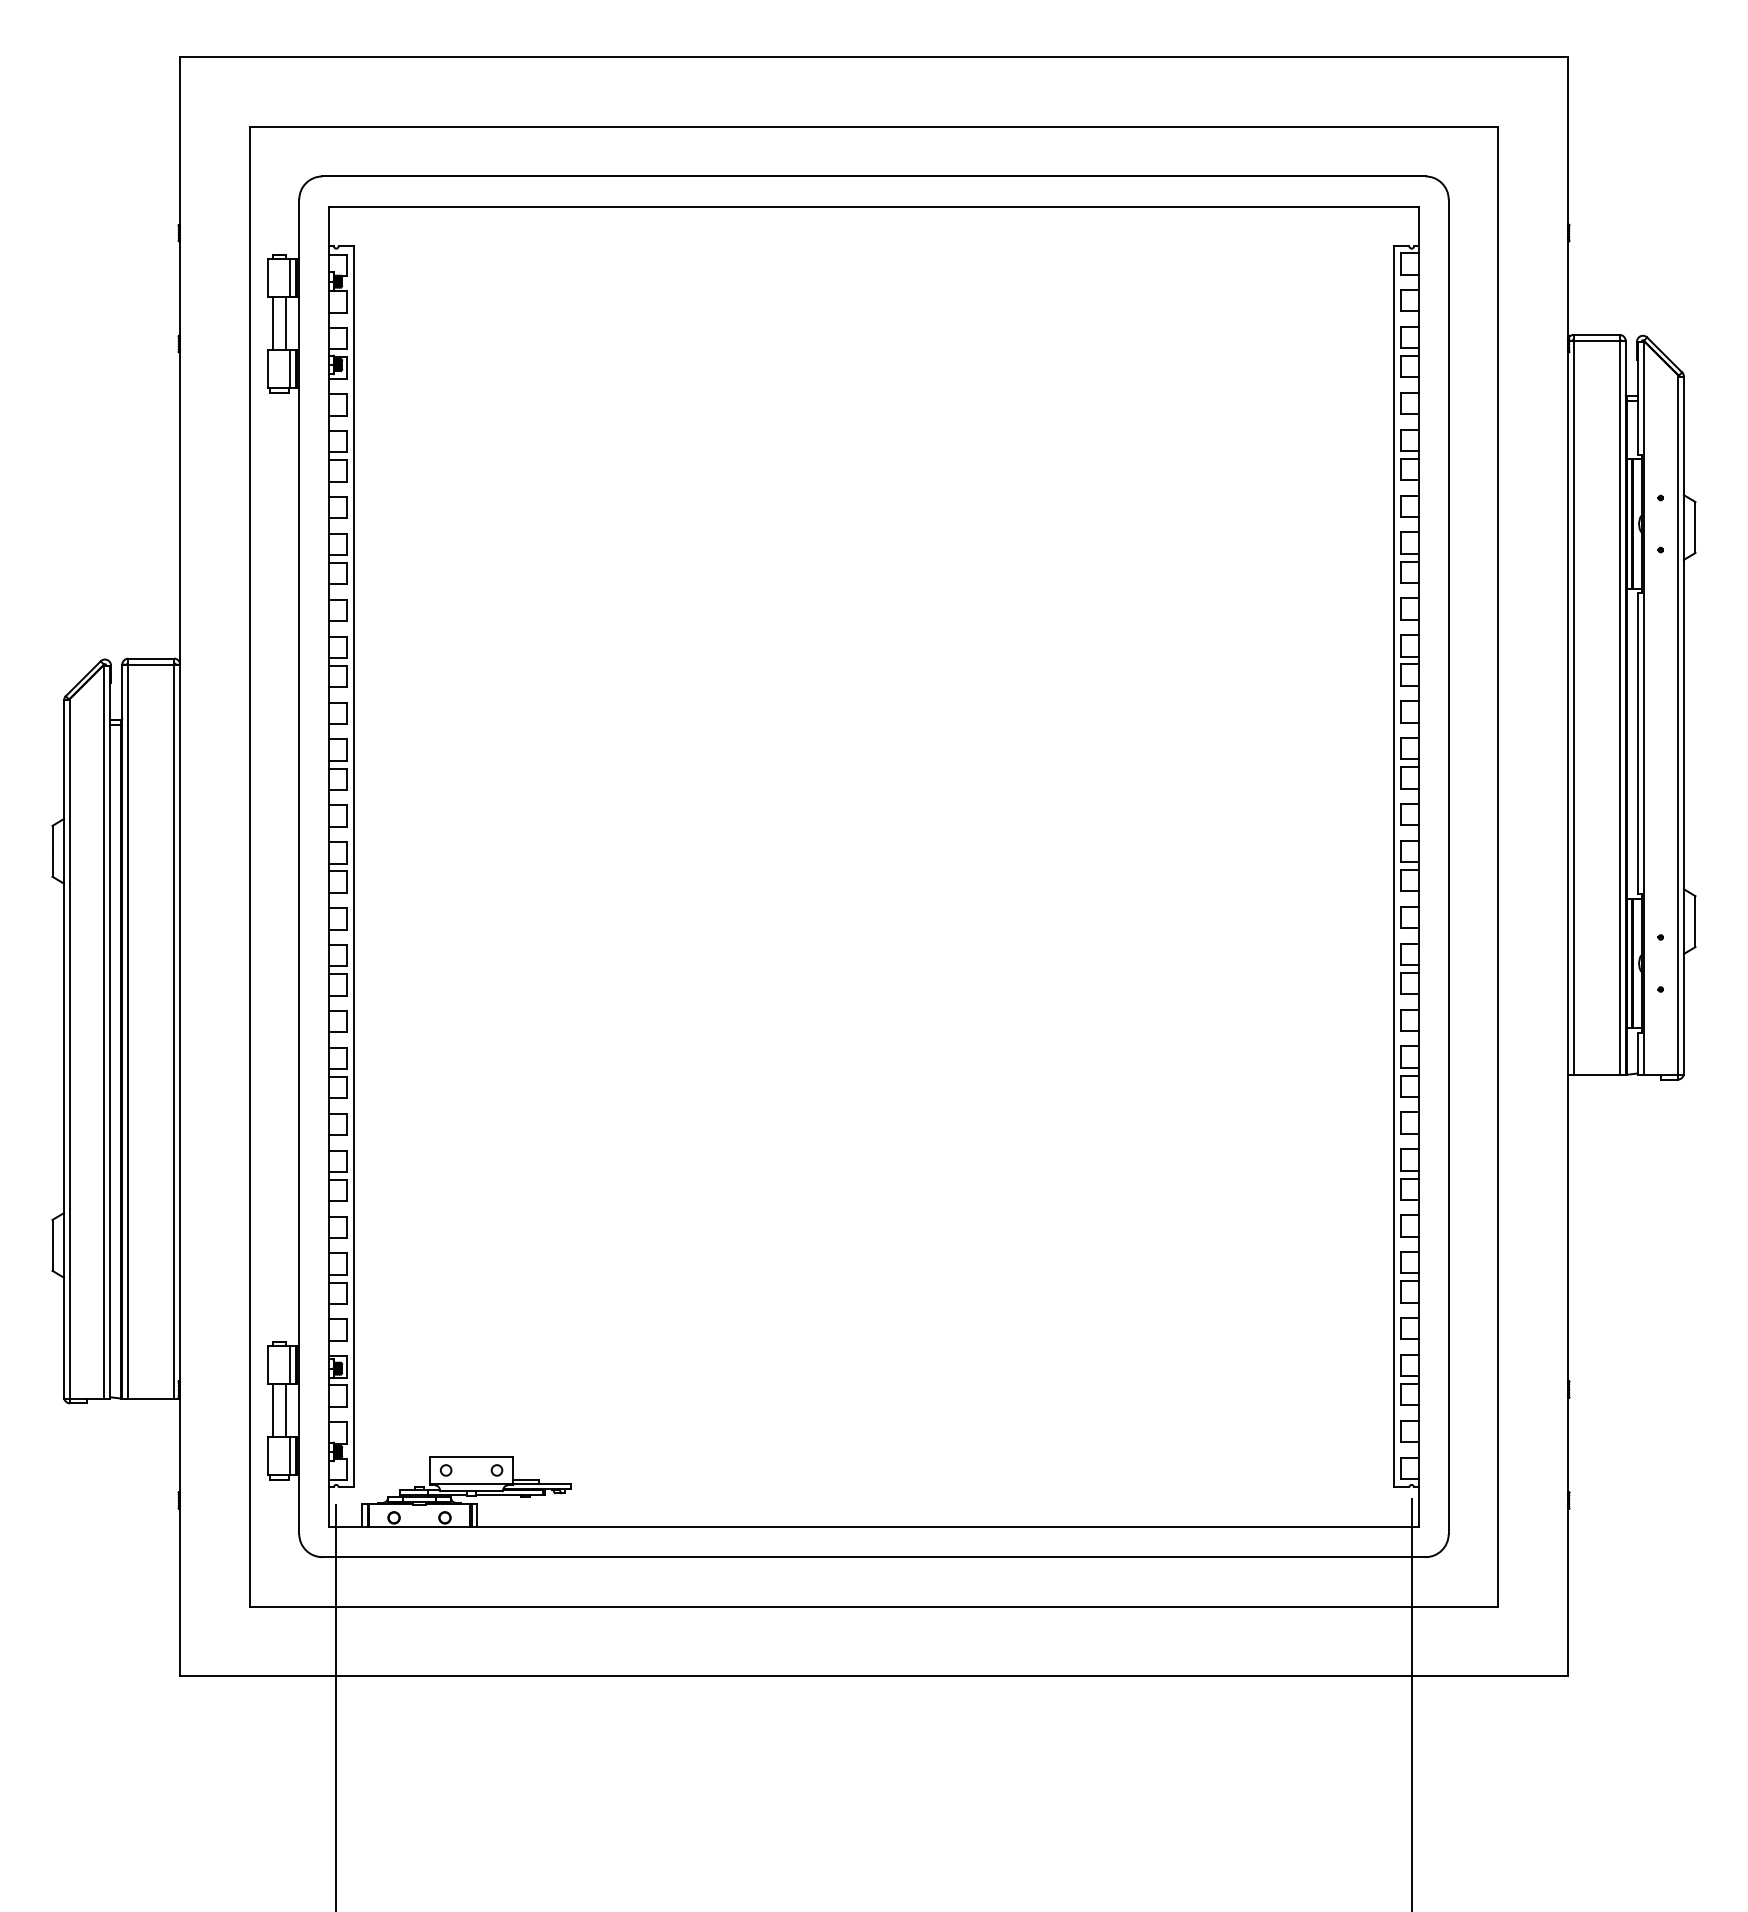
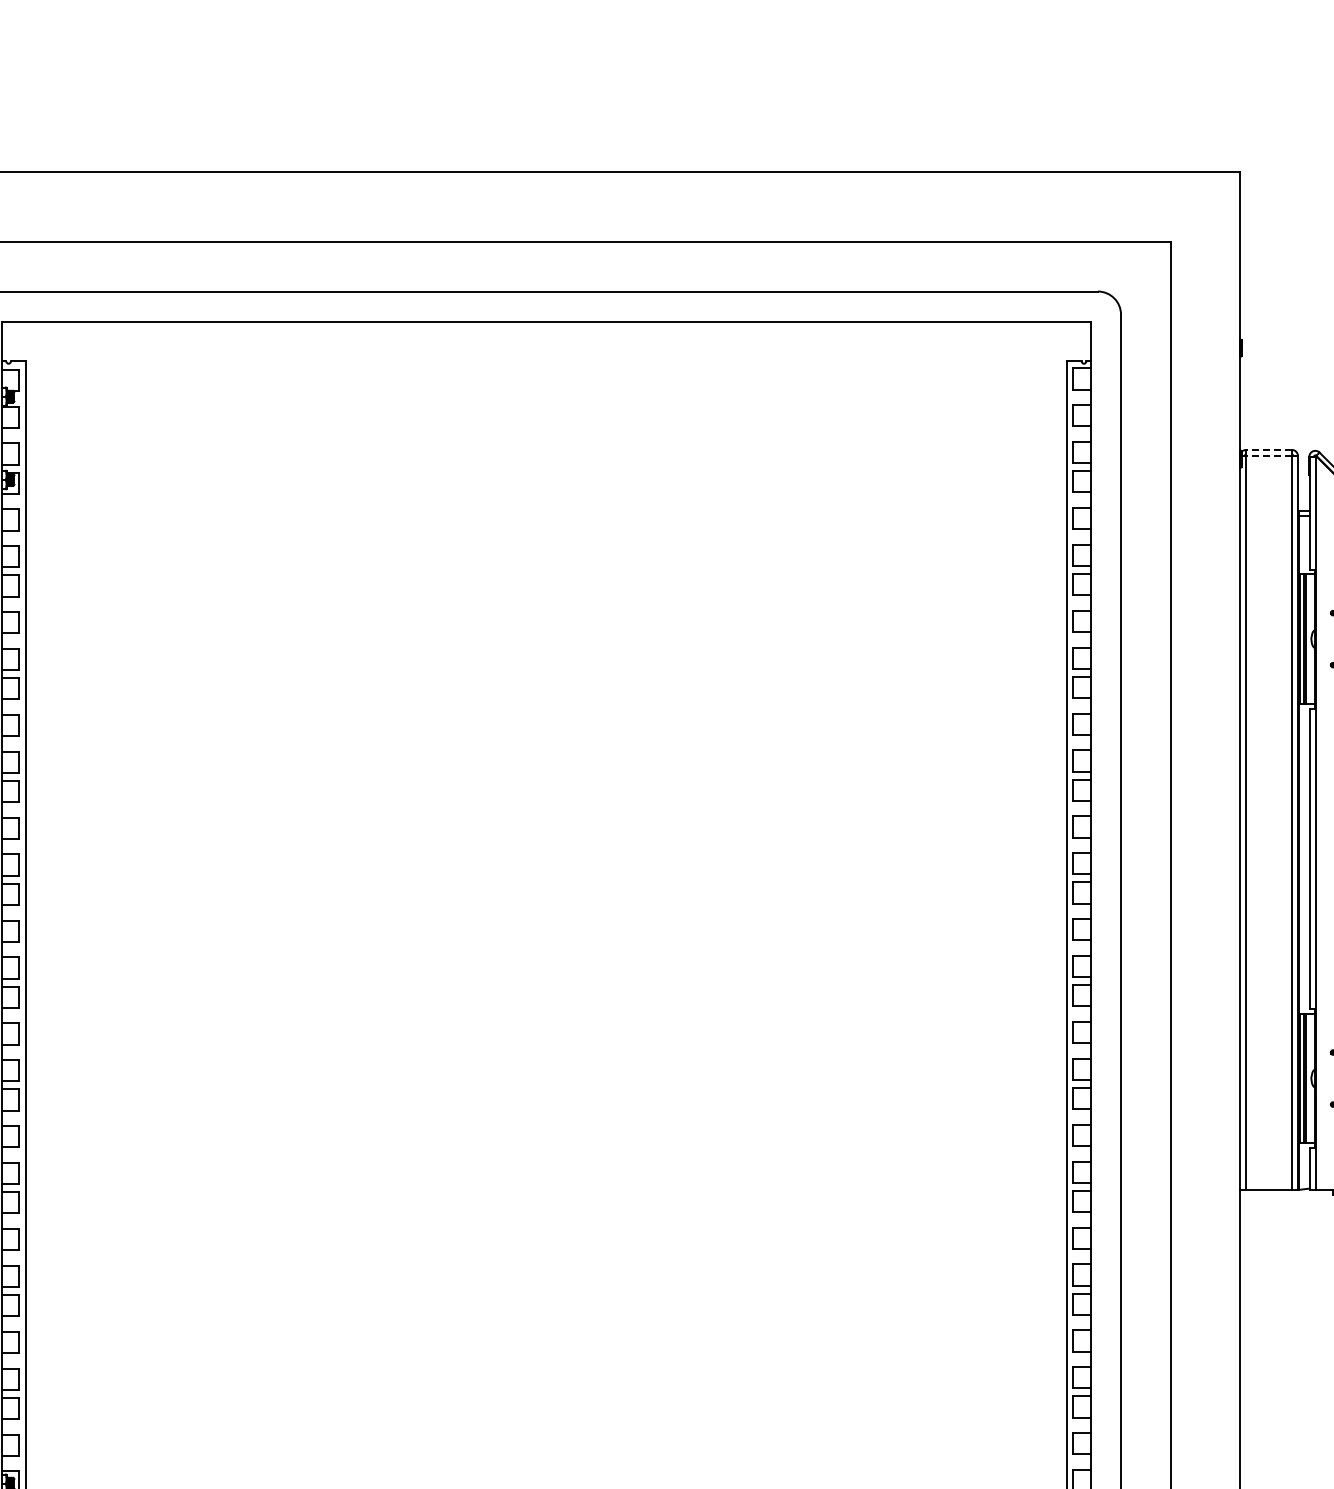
line: (1596, 334) -> (1268, 449), solid -> dashed
line: (1596, 340) -> (1268, 455), solid -> dashed

